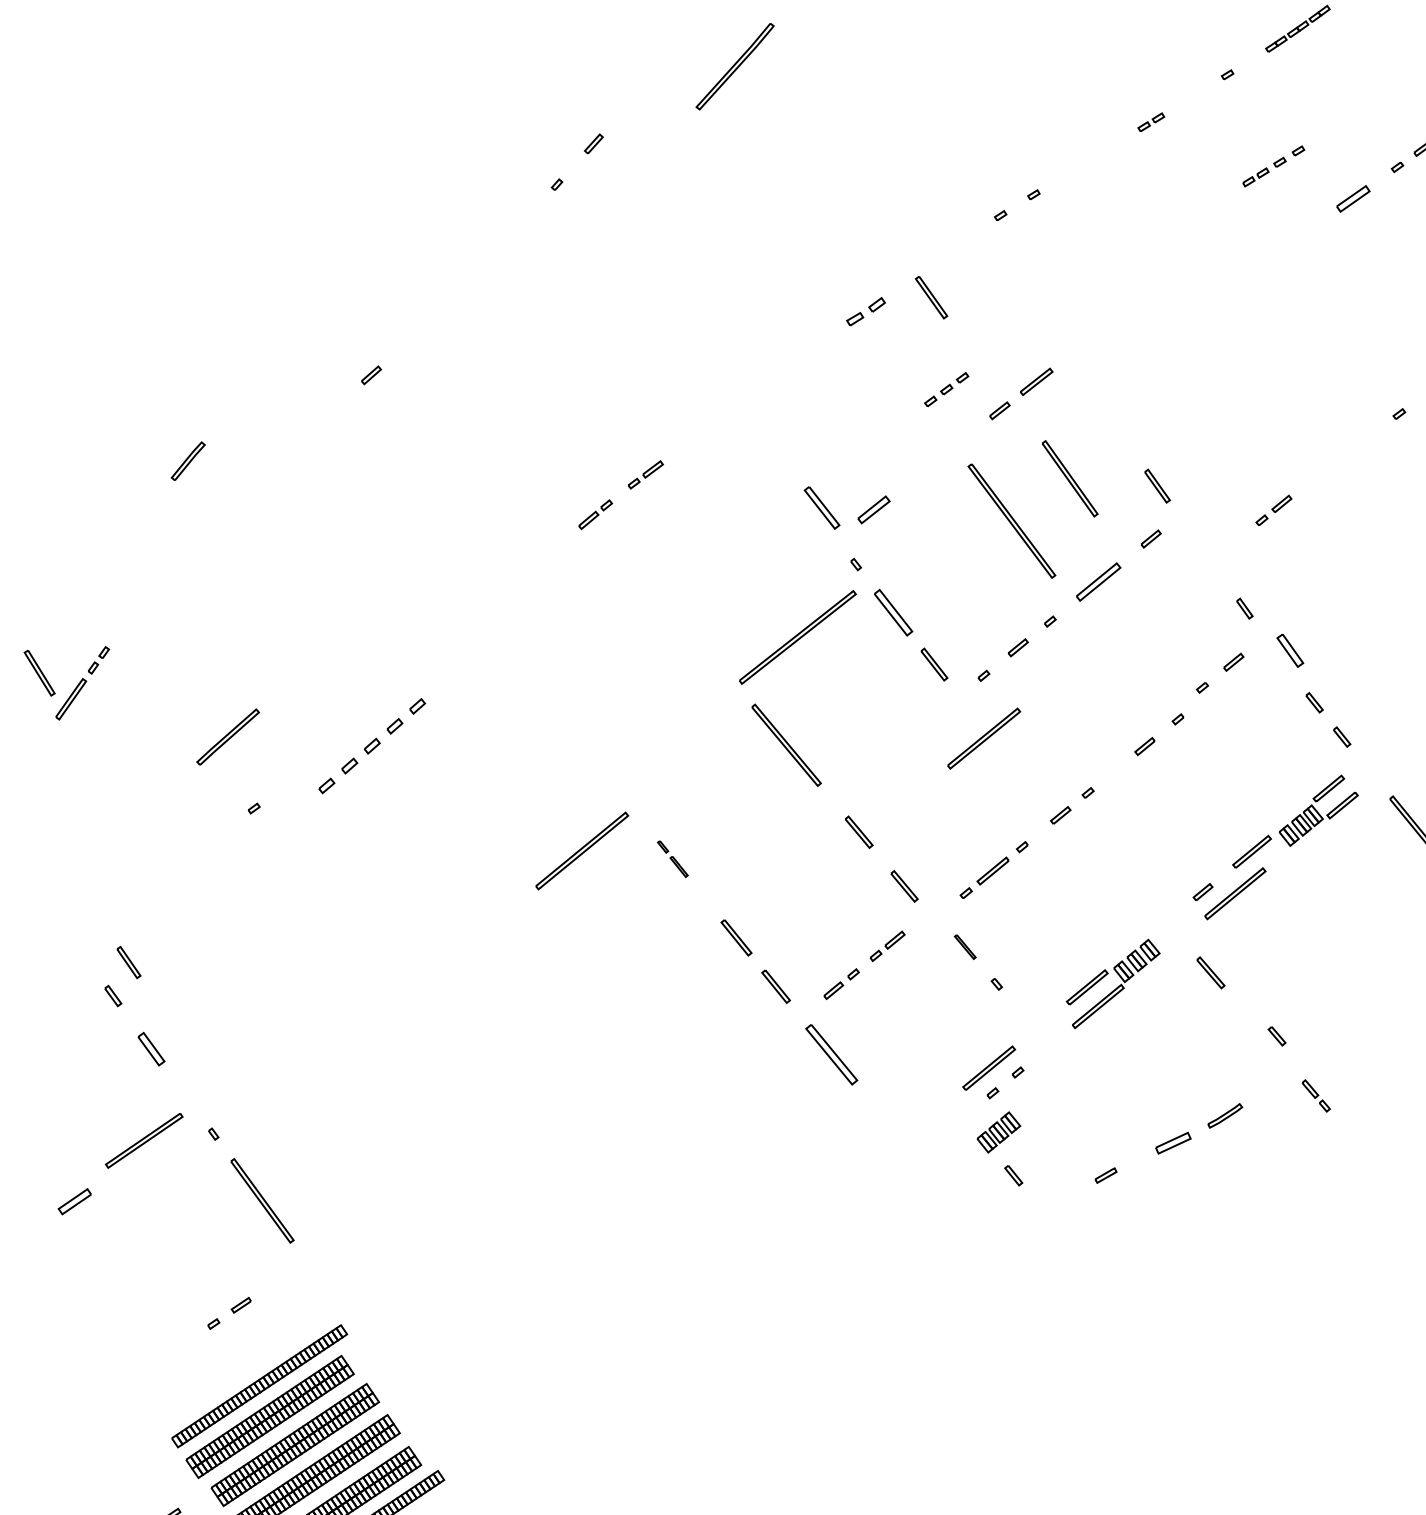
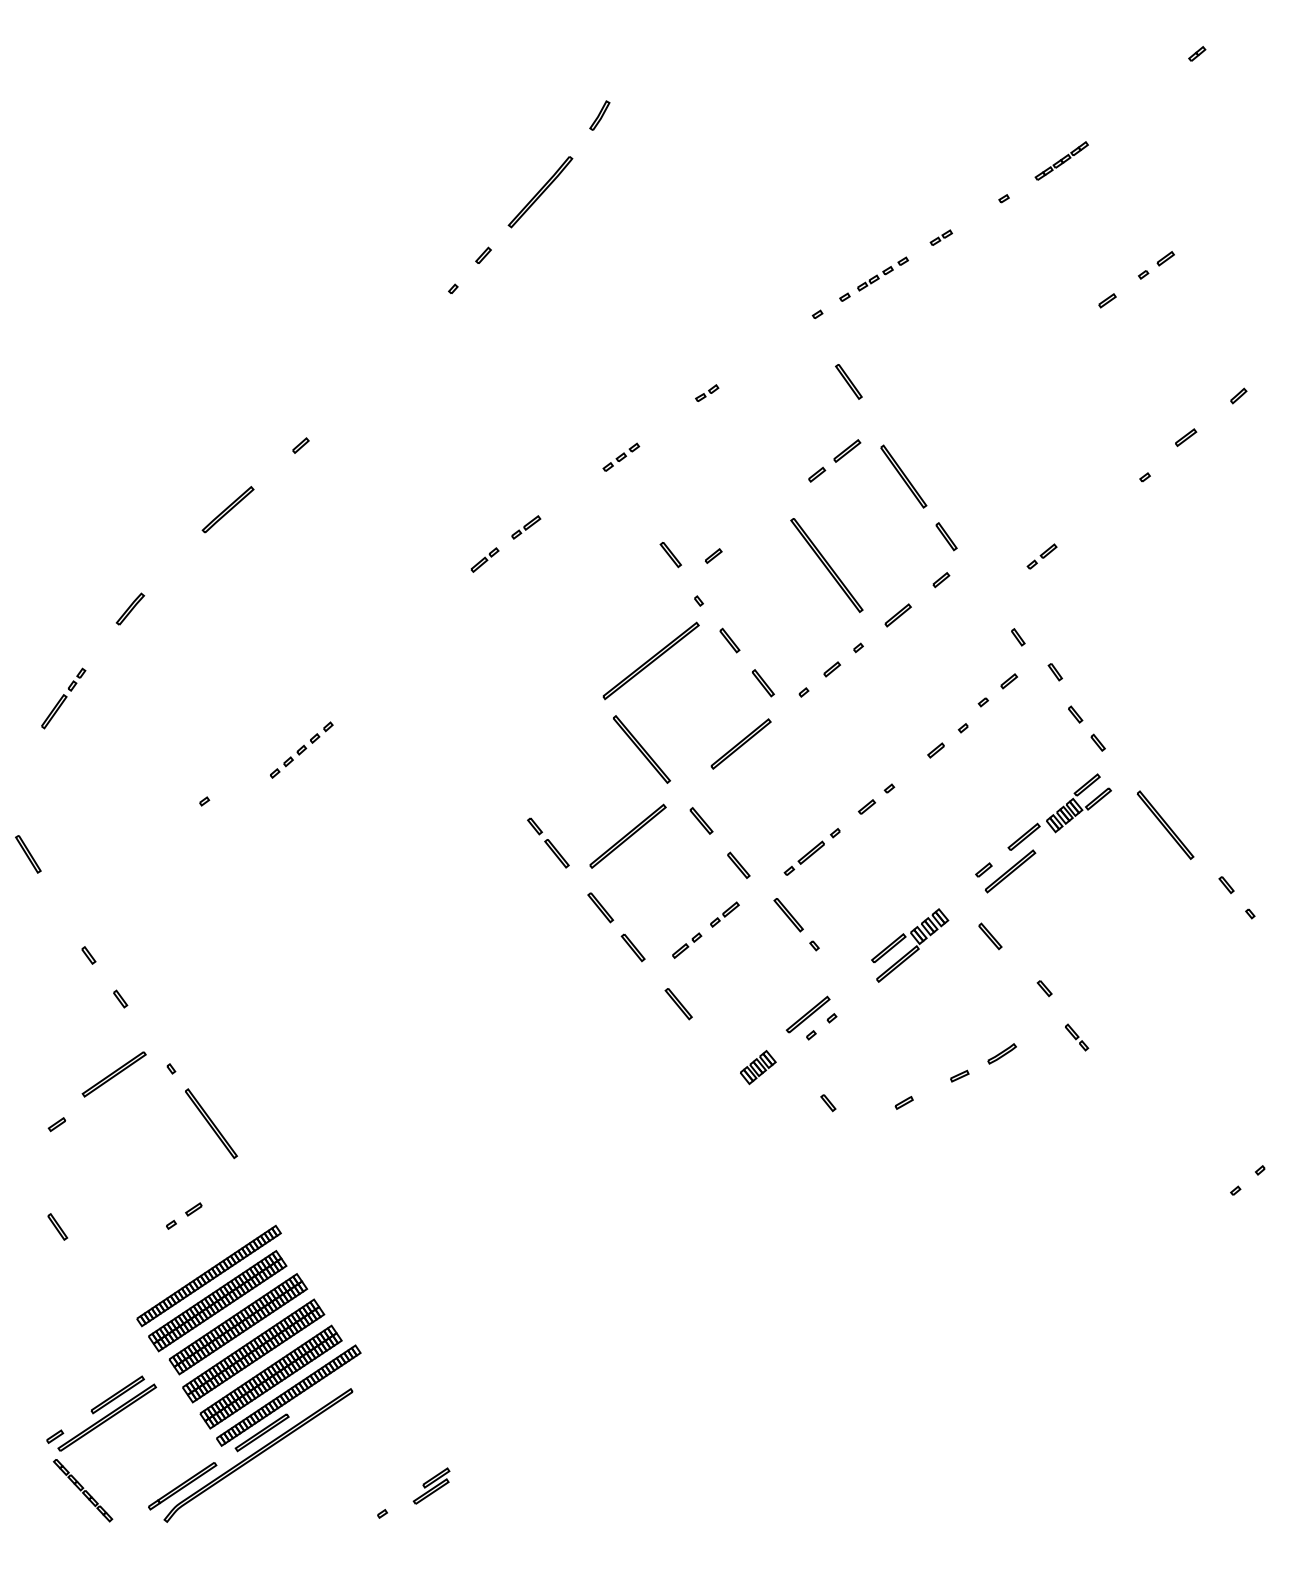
part: (735, 67) -> (540, 192), moved
part: (1273, 165) -> (882, 273), moved
part: (1353, 198) -> (1107, 300), size x0.62
part: (931, 297) -> (848, 381), moved
part: (866, 310) -> (707, 392), size x0.71
part: (946, 388) -> (621, 456), moved
part: (188, 460) -> (130, 608), moved
part: (1069, 478) -> (903, 476), moved
part: (821, 509) -> (670, 555), size x0.71
part: (873, 509) -> (713, 555), size x0.62
part: (1097, 582) -> (897, 615), size x0.71
part: (893, 612) -> (729, 640), size x0.62
part: (1289, 651) -> (1054, 672), size x0.62
part: (39, 673) -> (28, 854), moved
part: (227, 736) -> (227, 509), moved
part: (983, 737) -> (740, 743), moved
part: (372, 745) -> (301, 749), size x0.71
part: (581, 849) -> (627, 835), moved
part: (672, 858) -> (548, 842), size x1.67
part: (965, 947) -> (788, 915), size x1.67
part: (128, 962) -> (57, 1226), moved
part: (151, 1048) -> (120, 998), size x0.62
part: (831, 1055) -> (678, 1004), size x0.62
part: (999, 1132) -> (758, 1067), moved
part: (1173, 1142) -> (959, 1075), size x0.62
part: (73, 1201) -> (56, 1124), size x0.62

